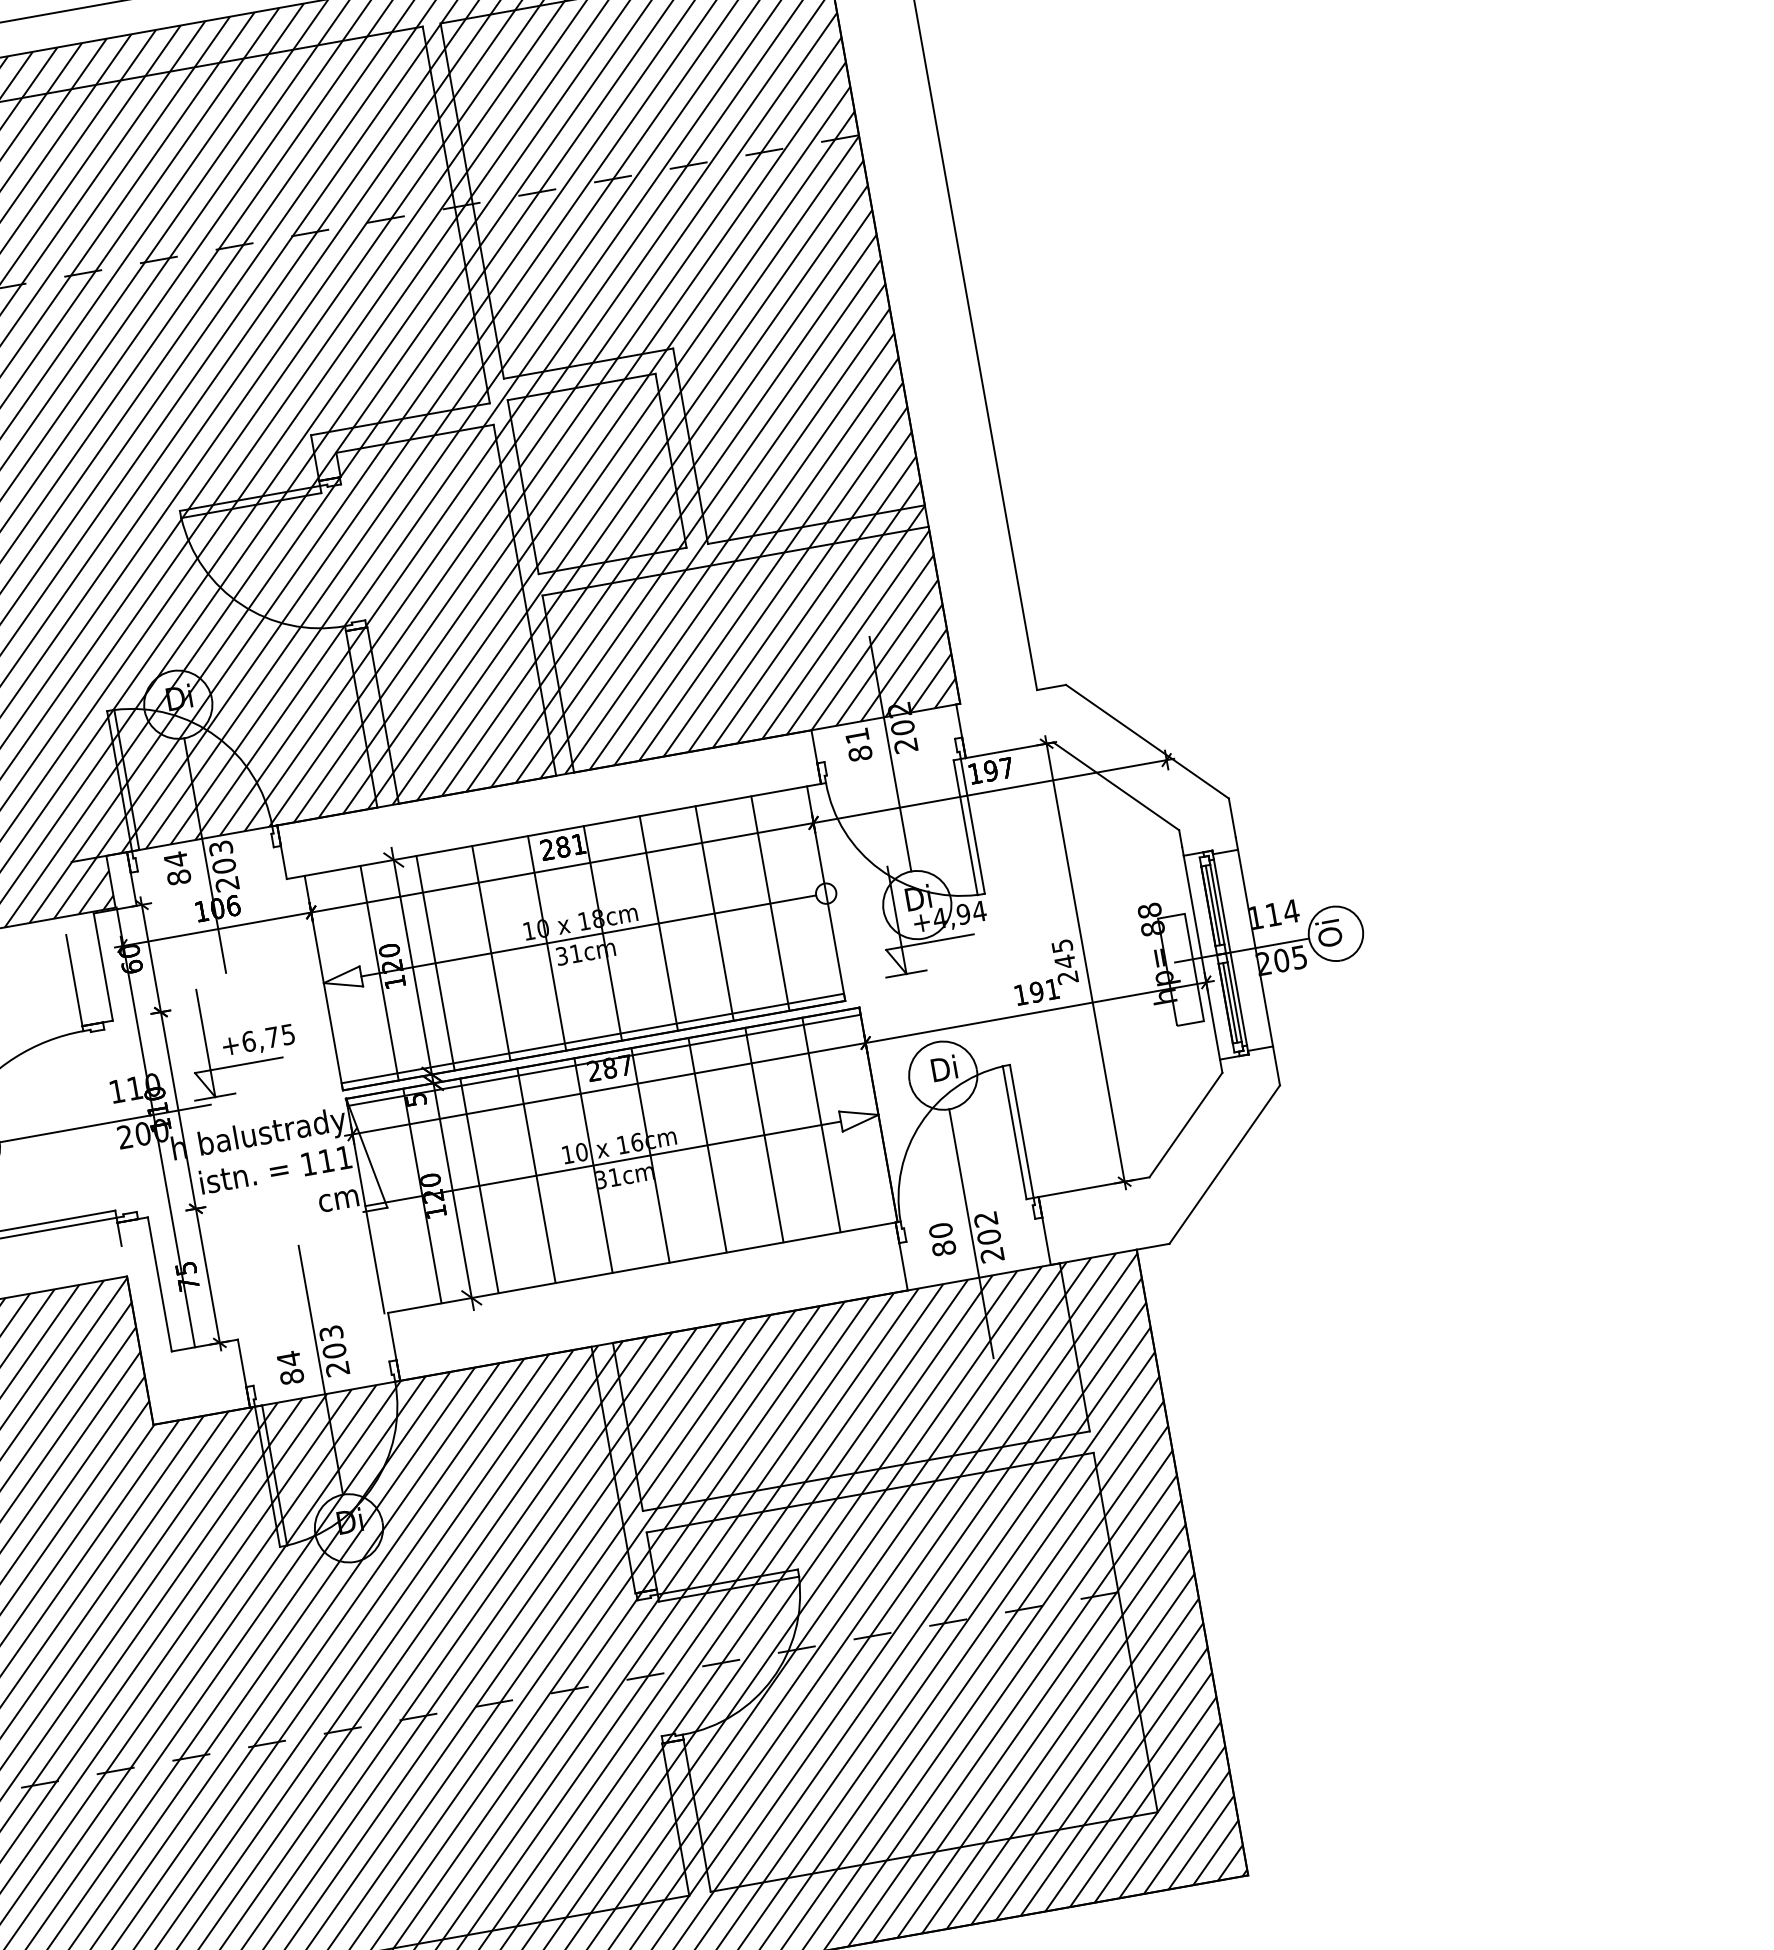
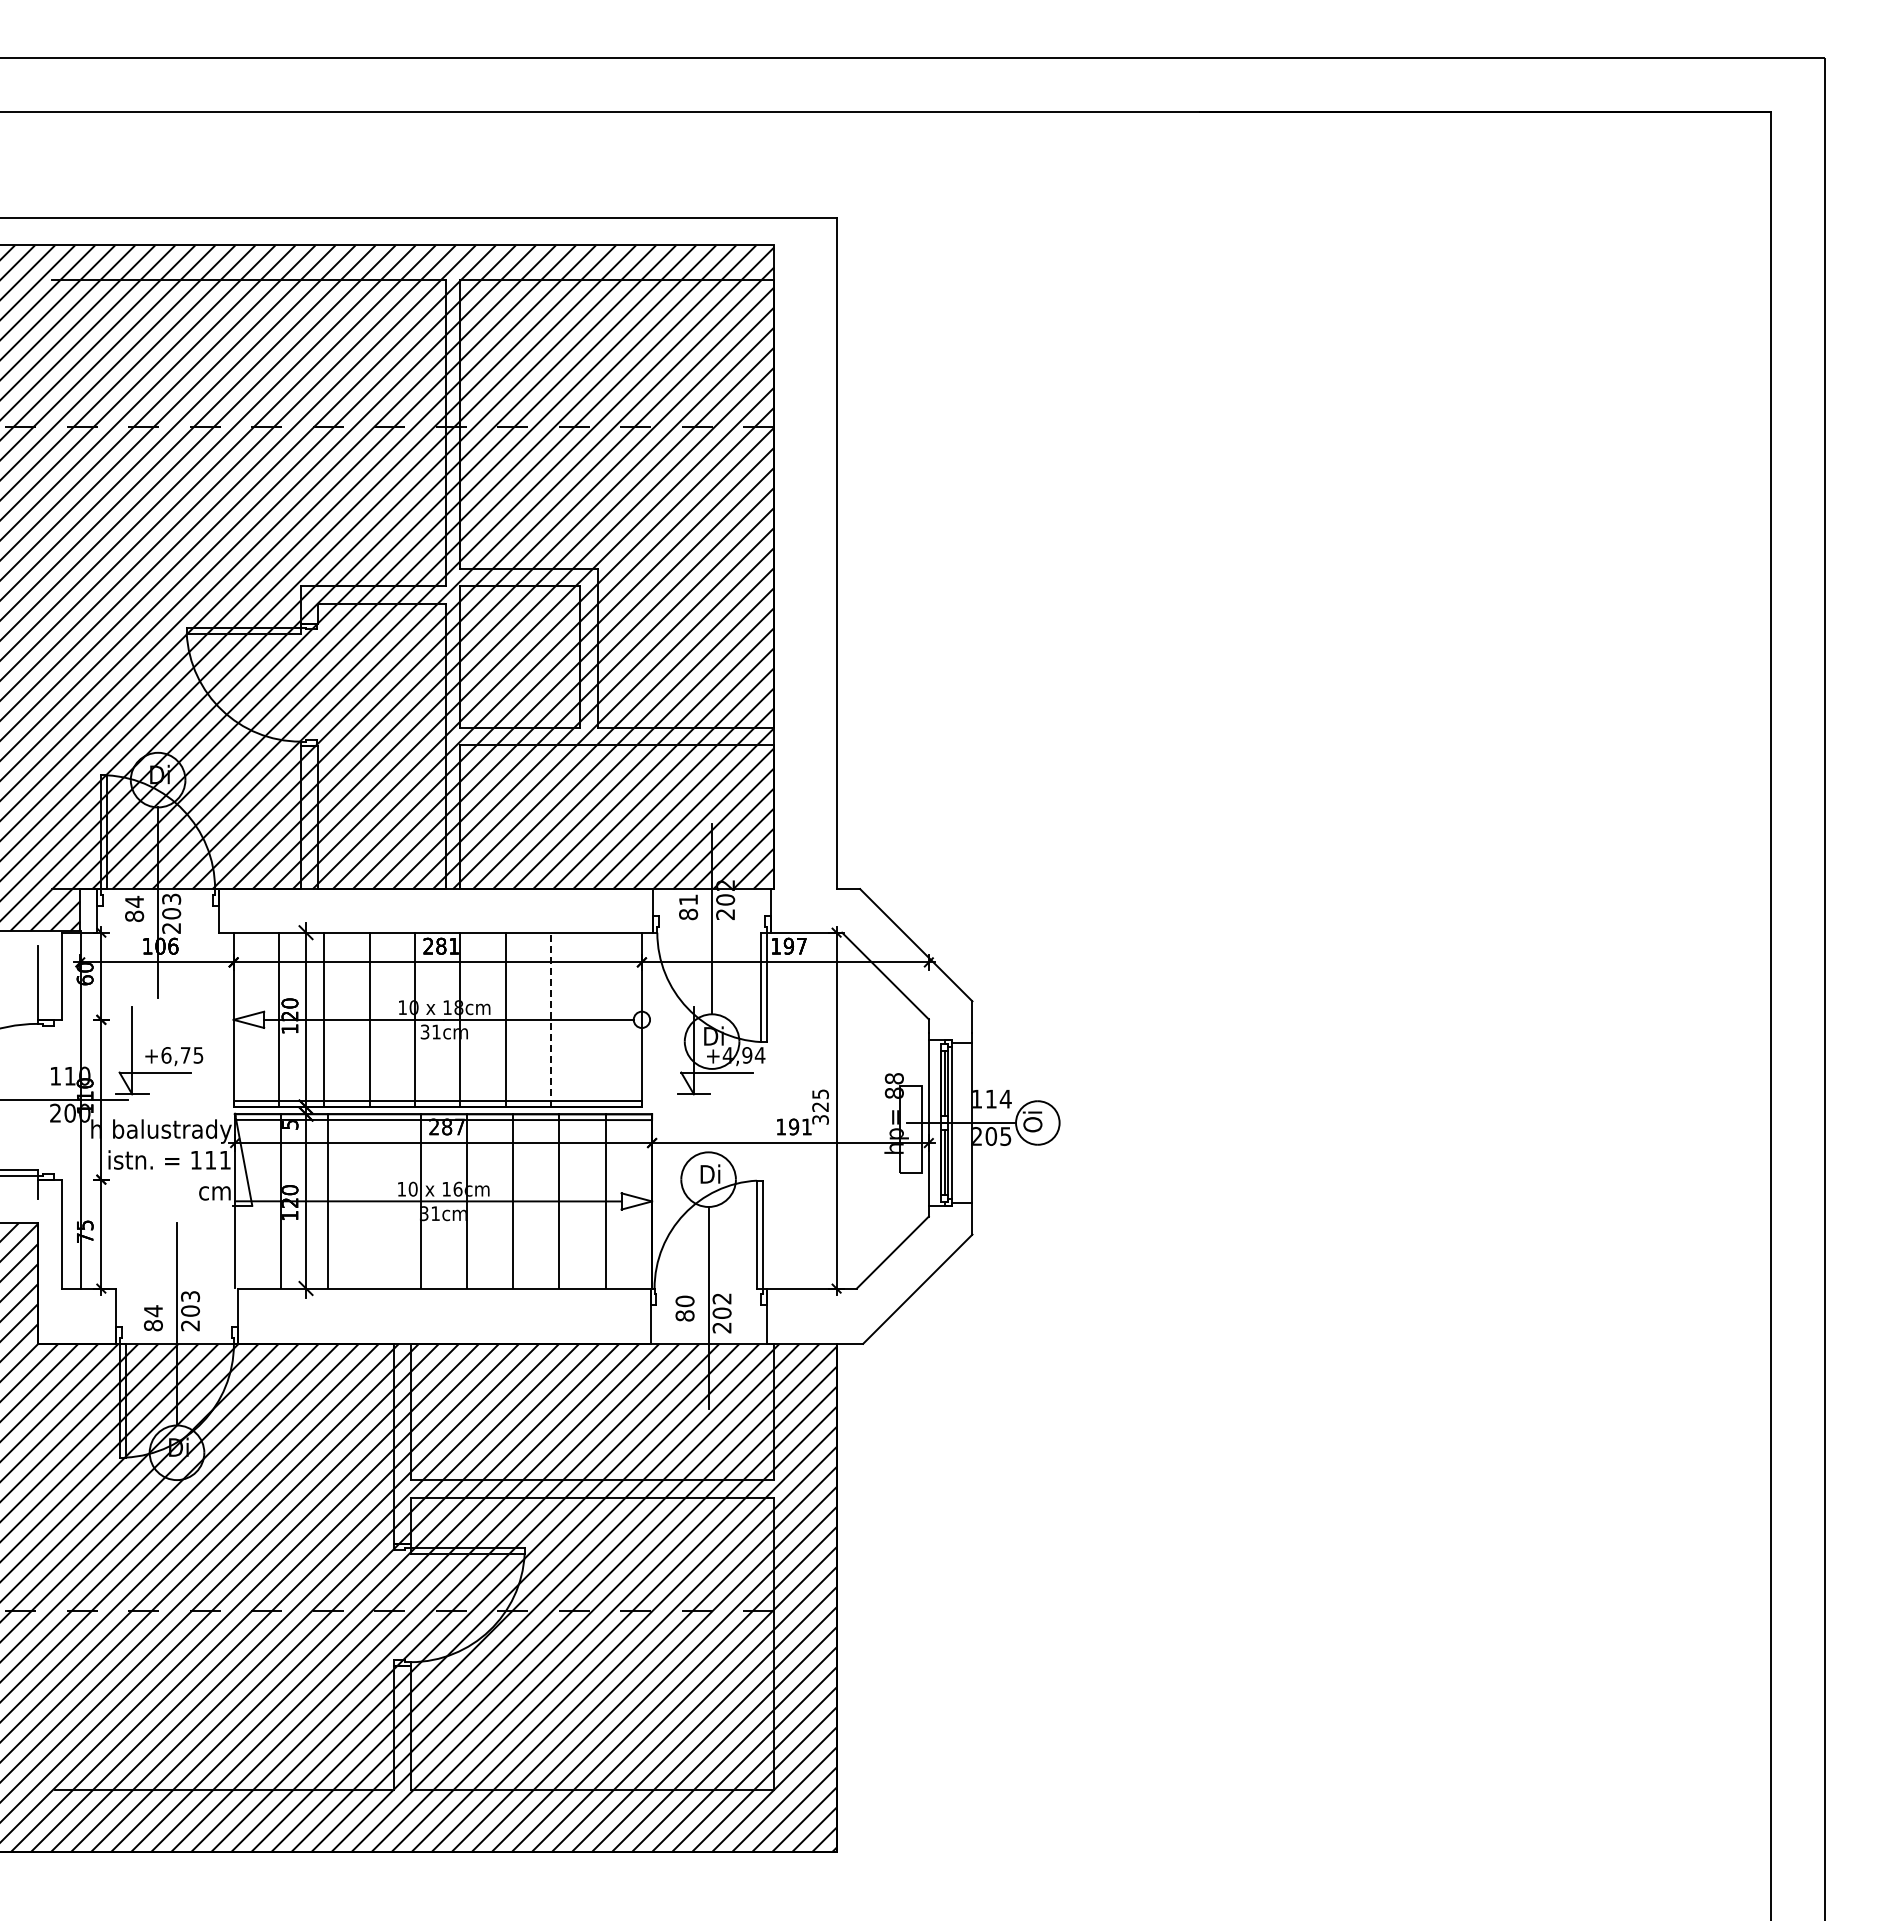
line: (770, 903) -> (596, 1019), removed
line: (714, 913) -> (551, 1019), solid -> dashed
text: (1066, 968) -> (820, 1112), 245 -> 325
line: (536, 1175) -> (374, 1201), removed

